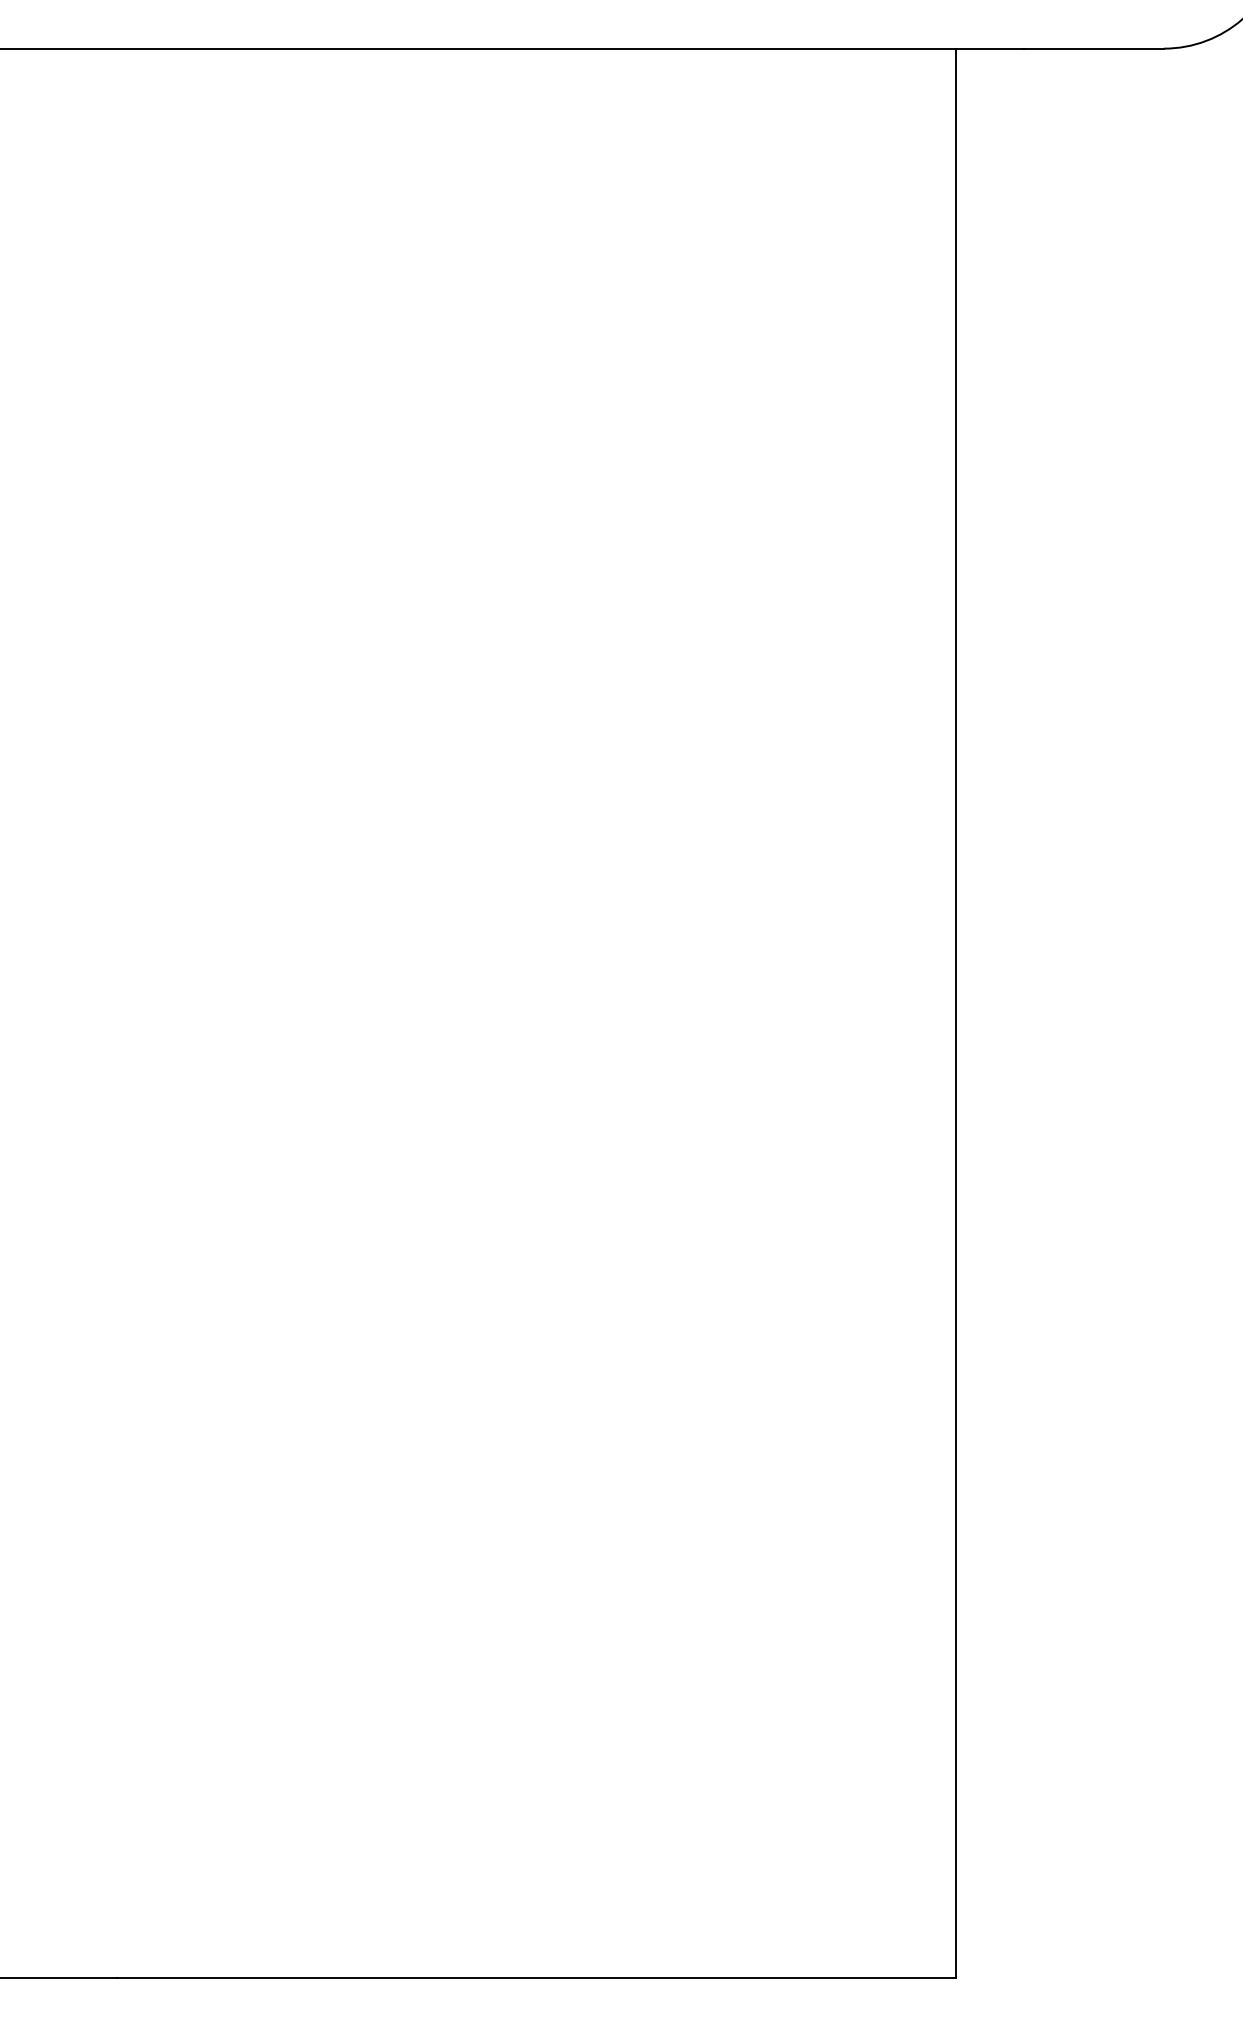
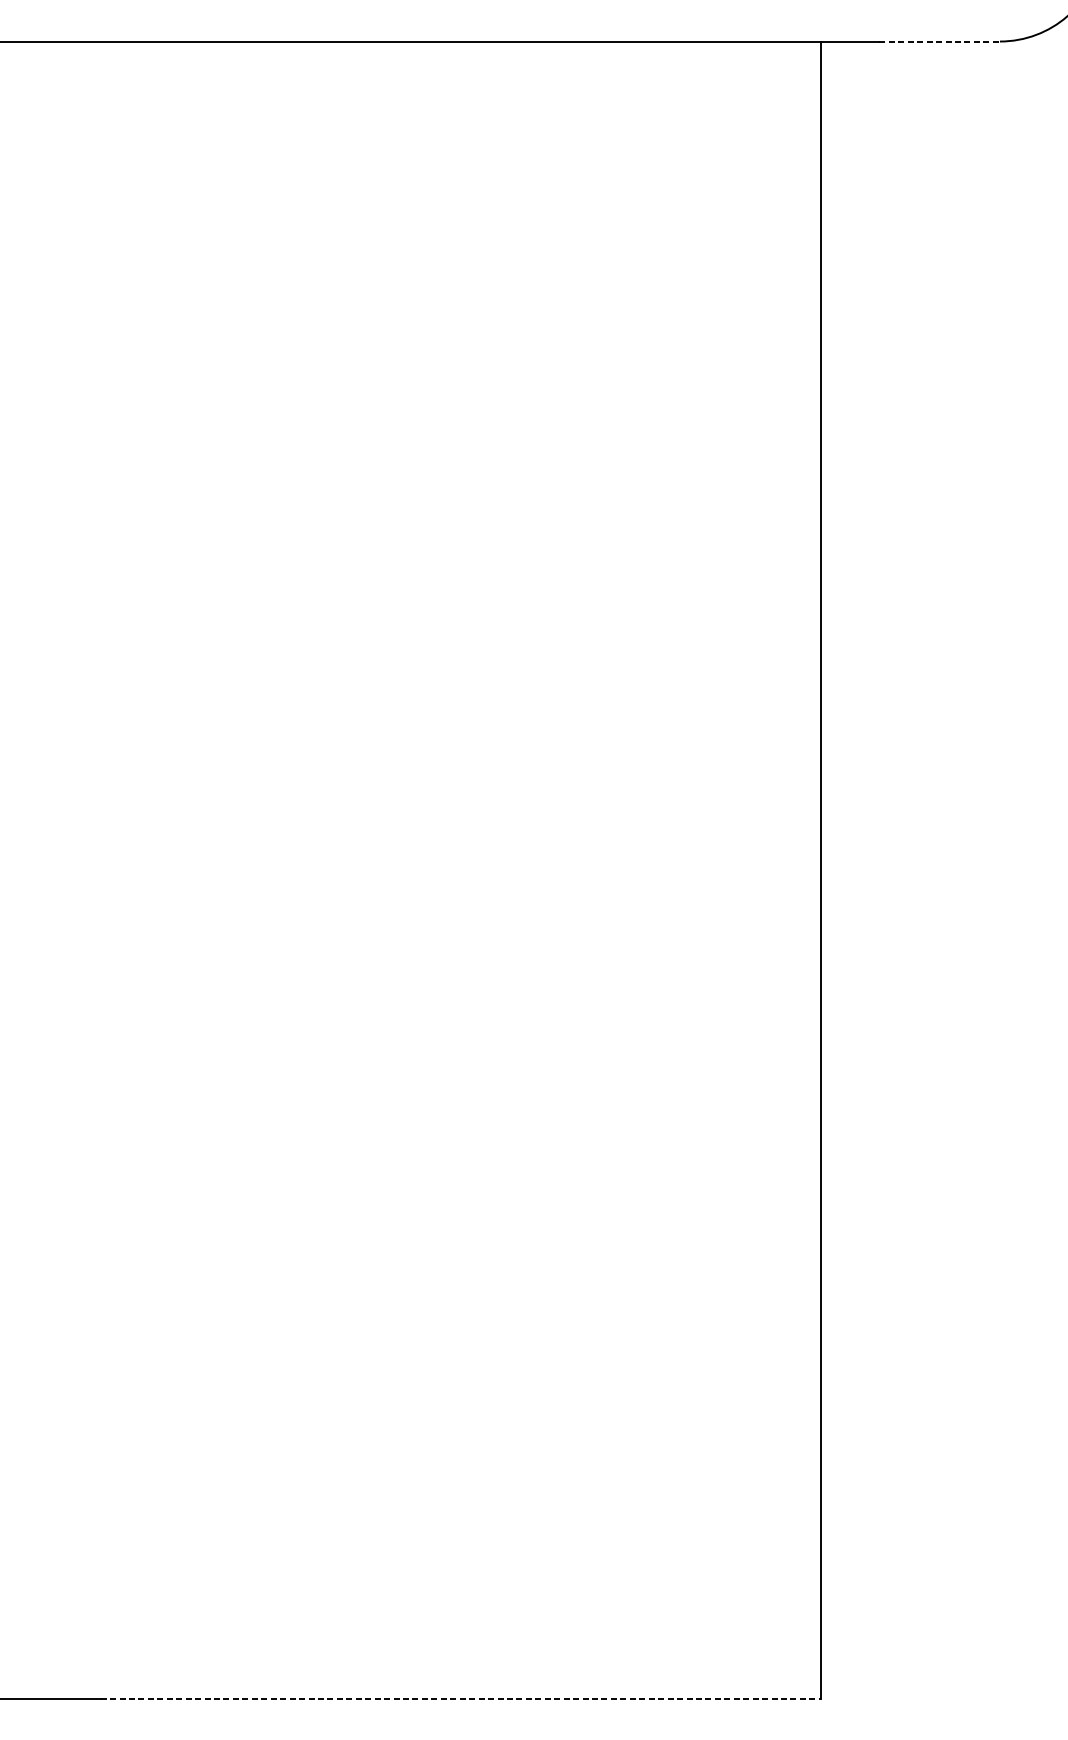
line: (1094, 48) -> (940, 41), solid -> dashed
line: (536, 1977) -> (460, 1698), solid -> dashed

